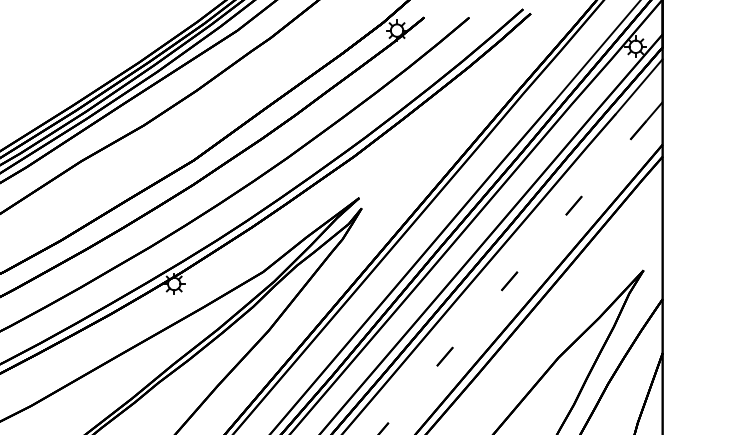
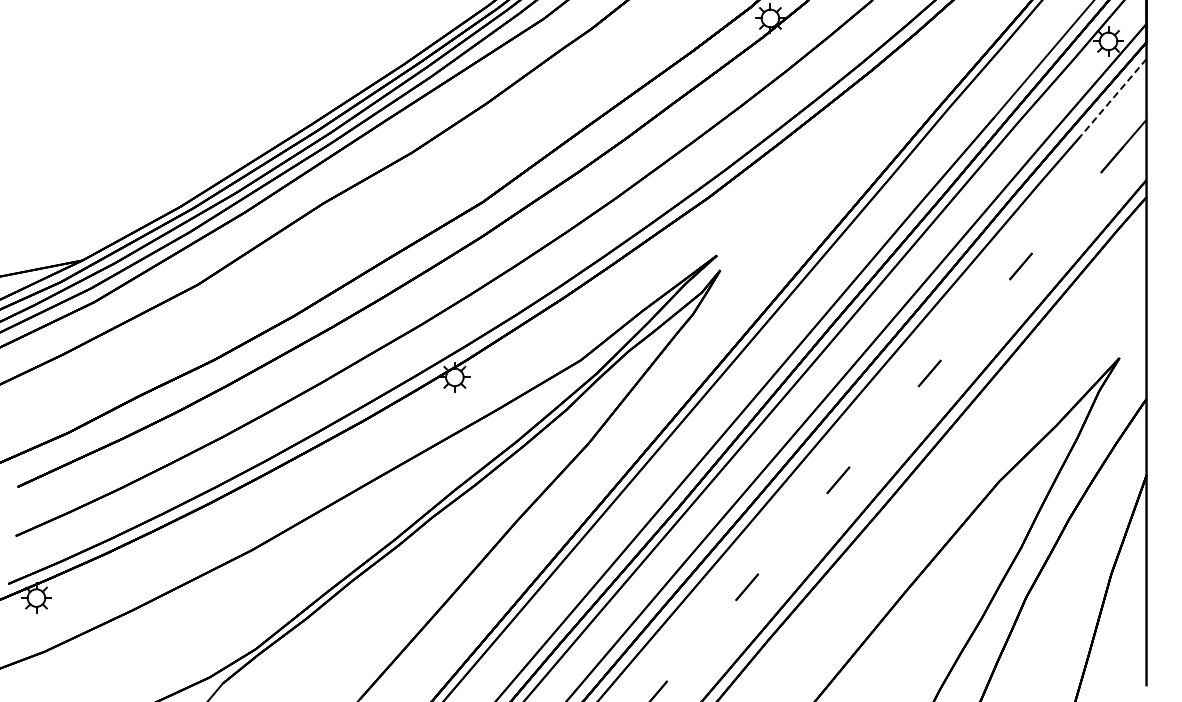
line: (639, 87) -> (1113, 98), solid -> dashed

